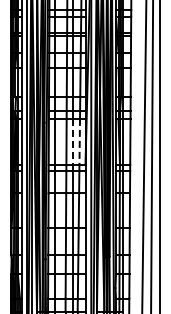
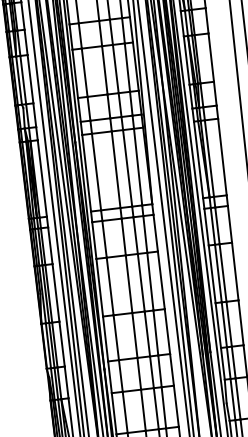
line: (73, 141) -> (127, 167), dashed -> solid
line: (79, 141) -> (137, 166), dashed -> solid

